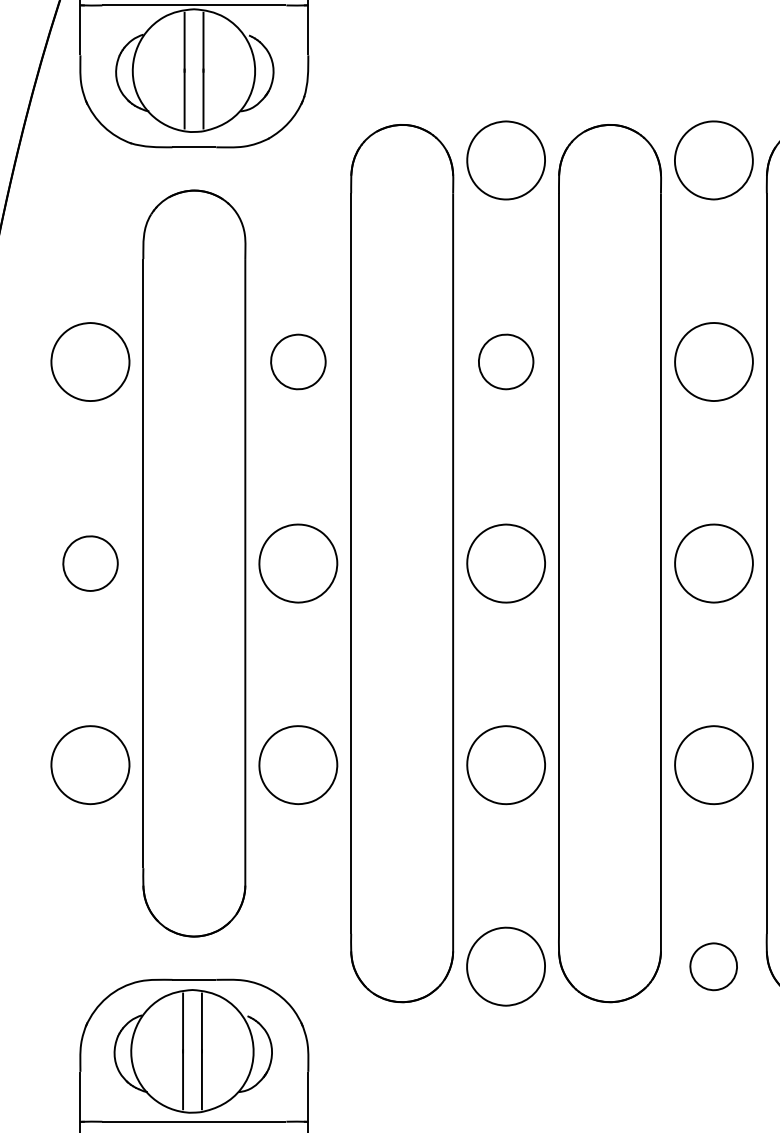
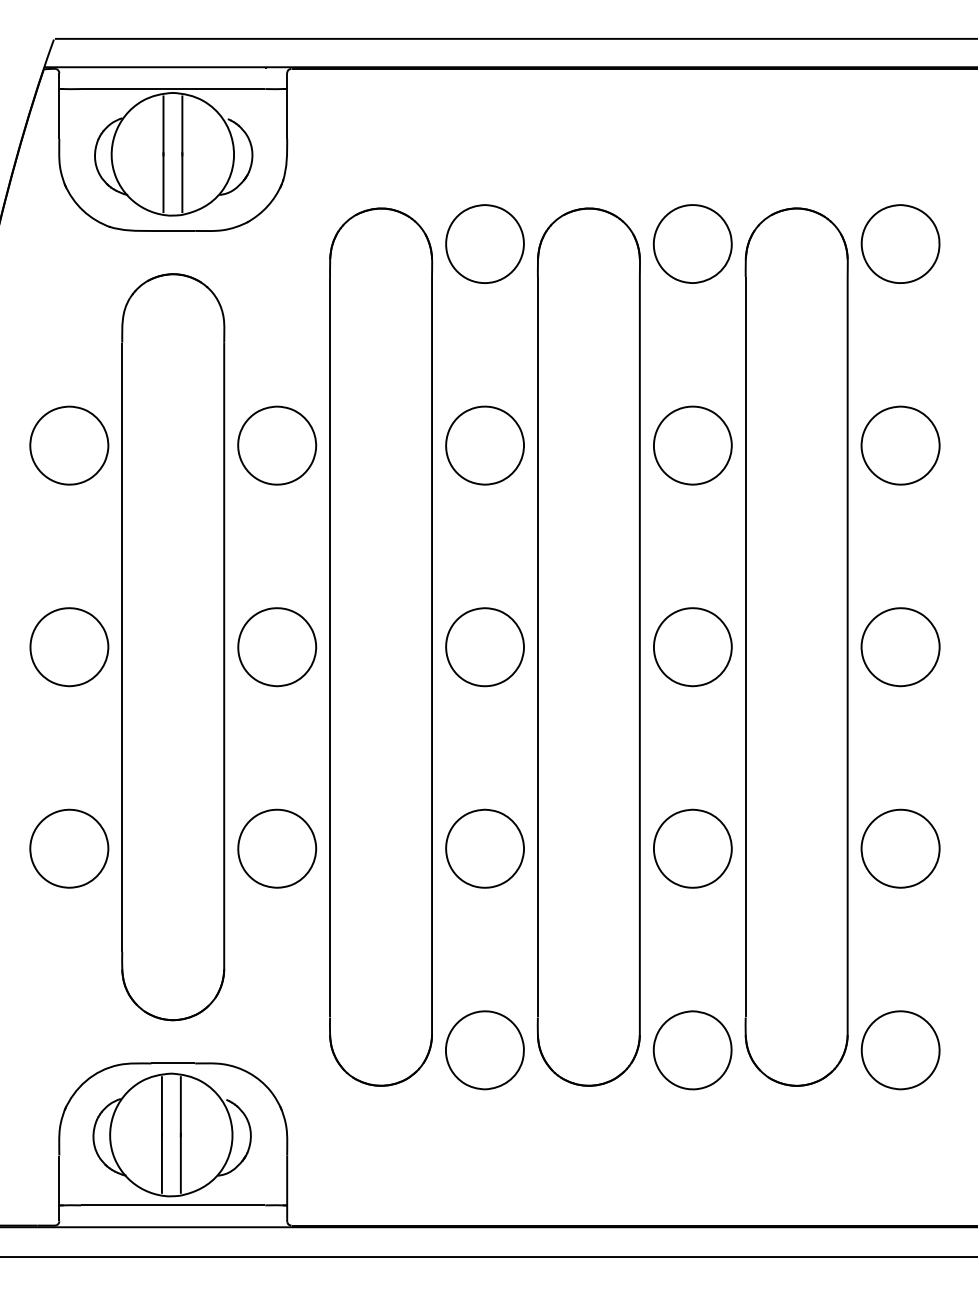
part: (298, 361) -> (277, 445), size x1.43
part: (505, 361) -> (484, 445), size x1.43
part: (90, 563) -> (69, 647), size x1.43
part: (713, 966) -> (692, 1050), size x1.67

